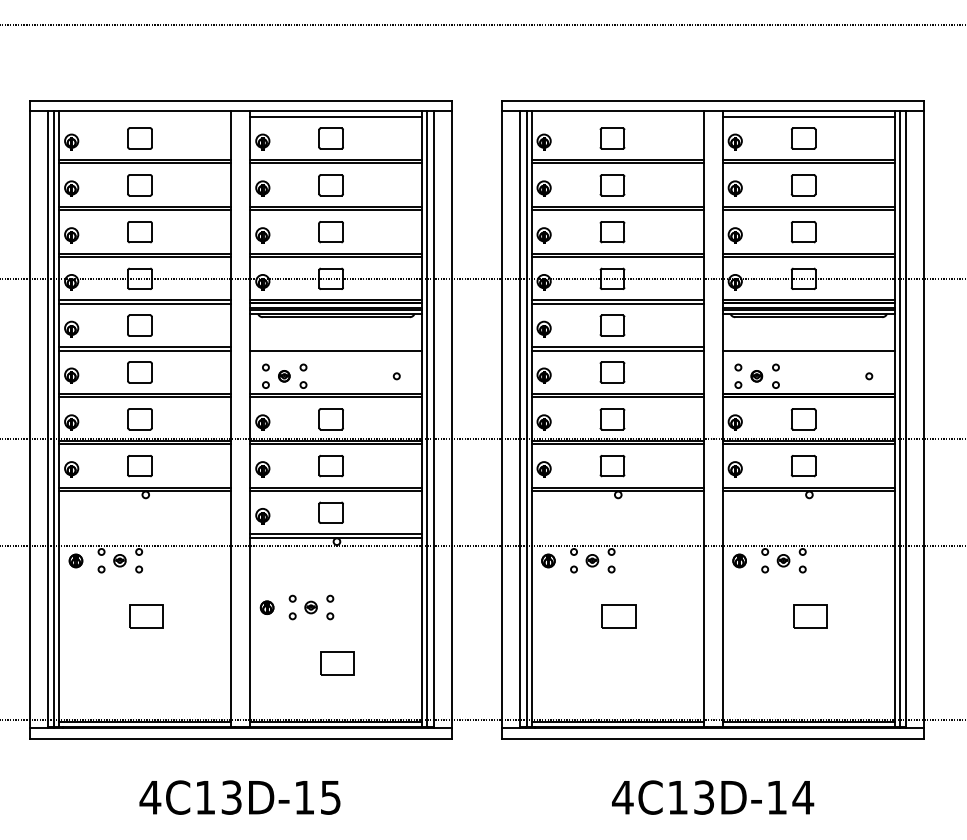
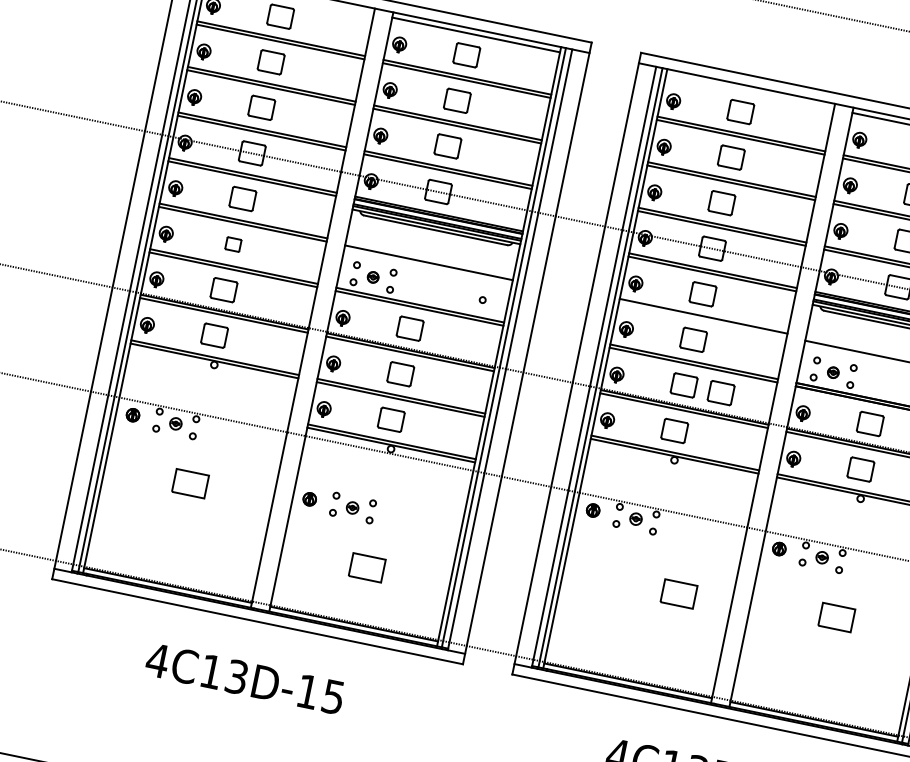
line: (617, 350) -> (702, 319), removed
part: (139, 372) -> (232, 244), size x0.6
part: (650, 419) -> (721, 393), added
part: (618, 616) -> (678, 593), moved

